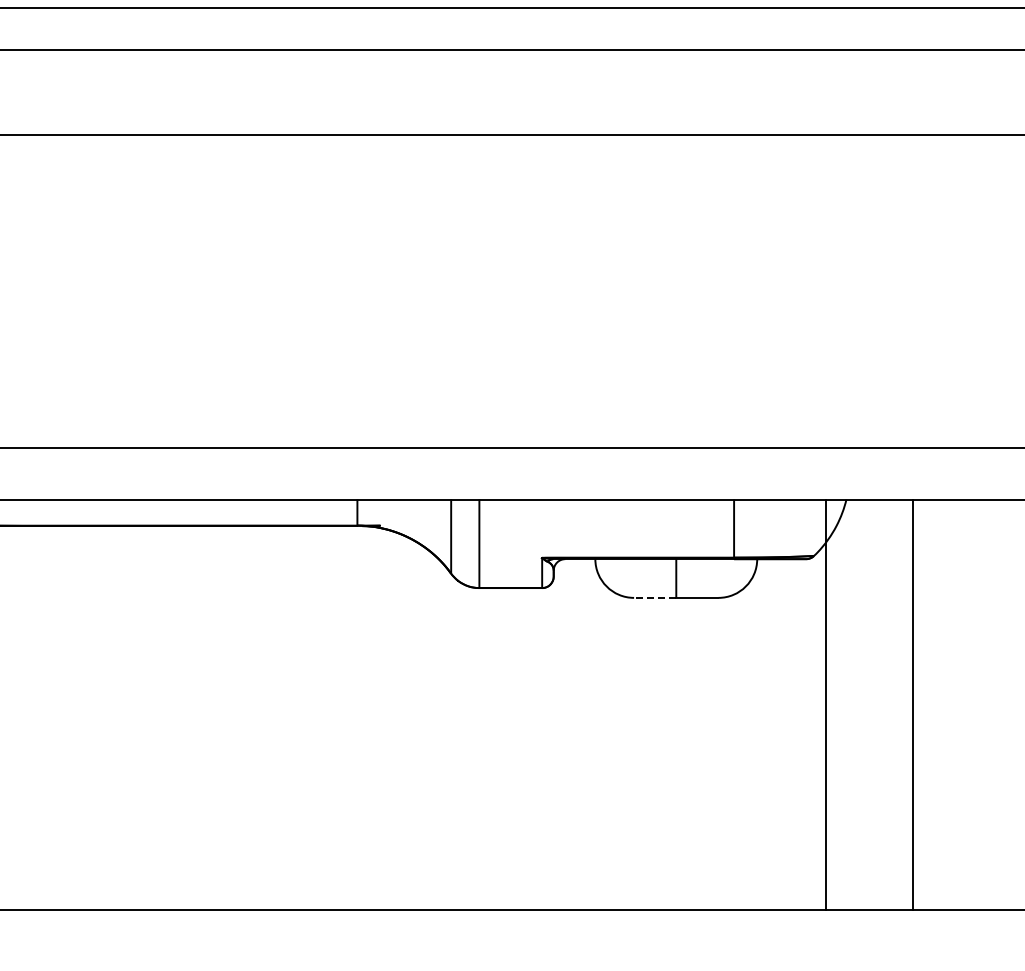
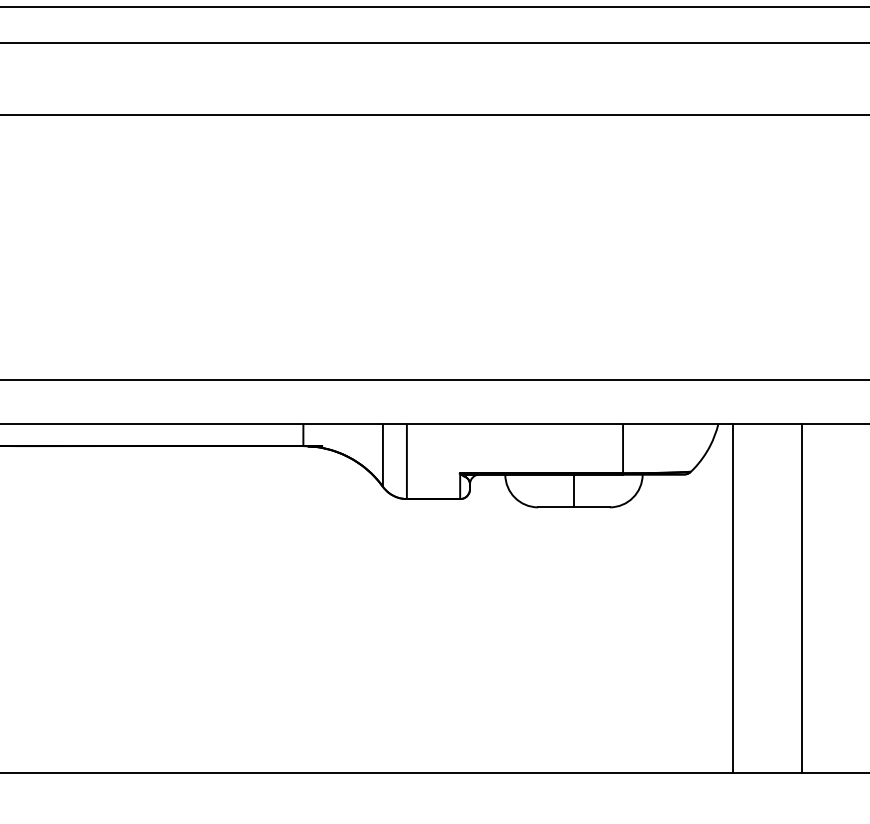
line: (654, 597) -> (555, 507), dashed -> solid
line: (826, 704) -> (732, 597), moved
line: (912, 704) -> (801, 597), moved

